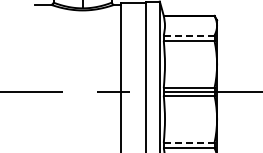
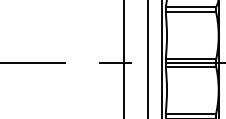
line: (189, 35) -> (191, 7), dashed -> solid
line: (189, 142) -> (191, 113), dashed -> solid

